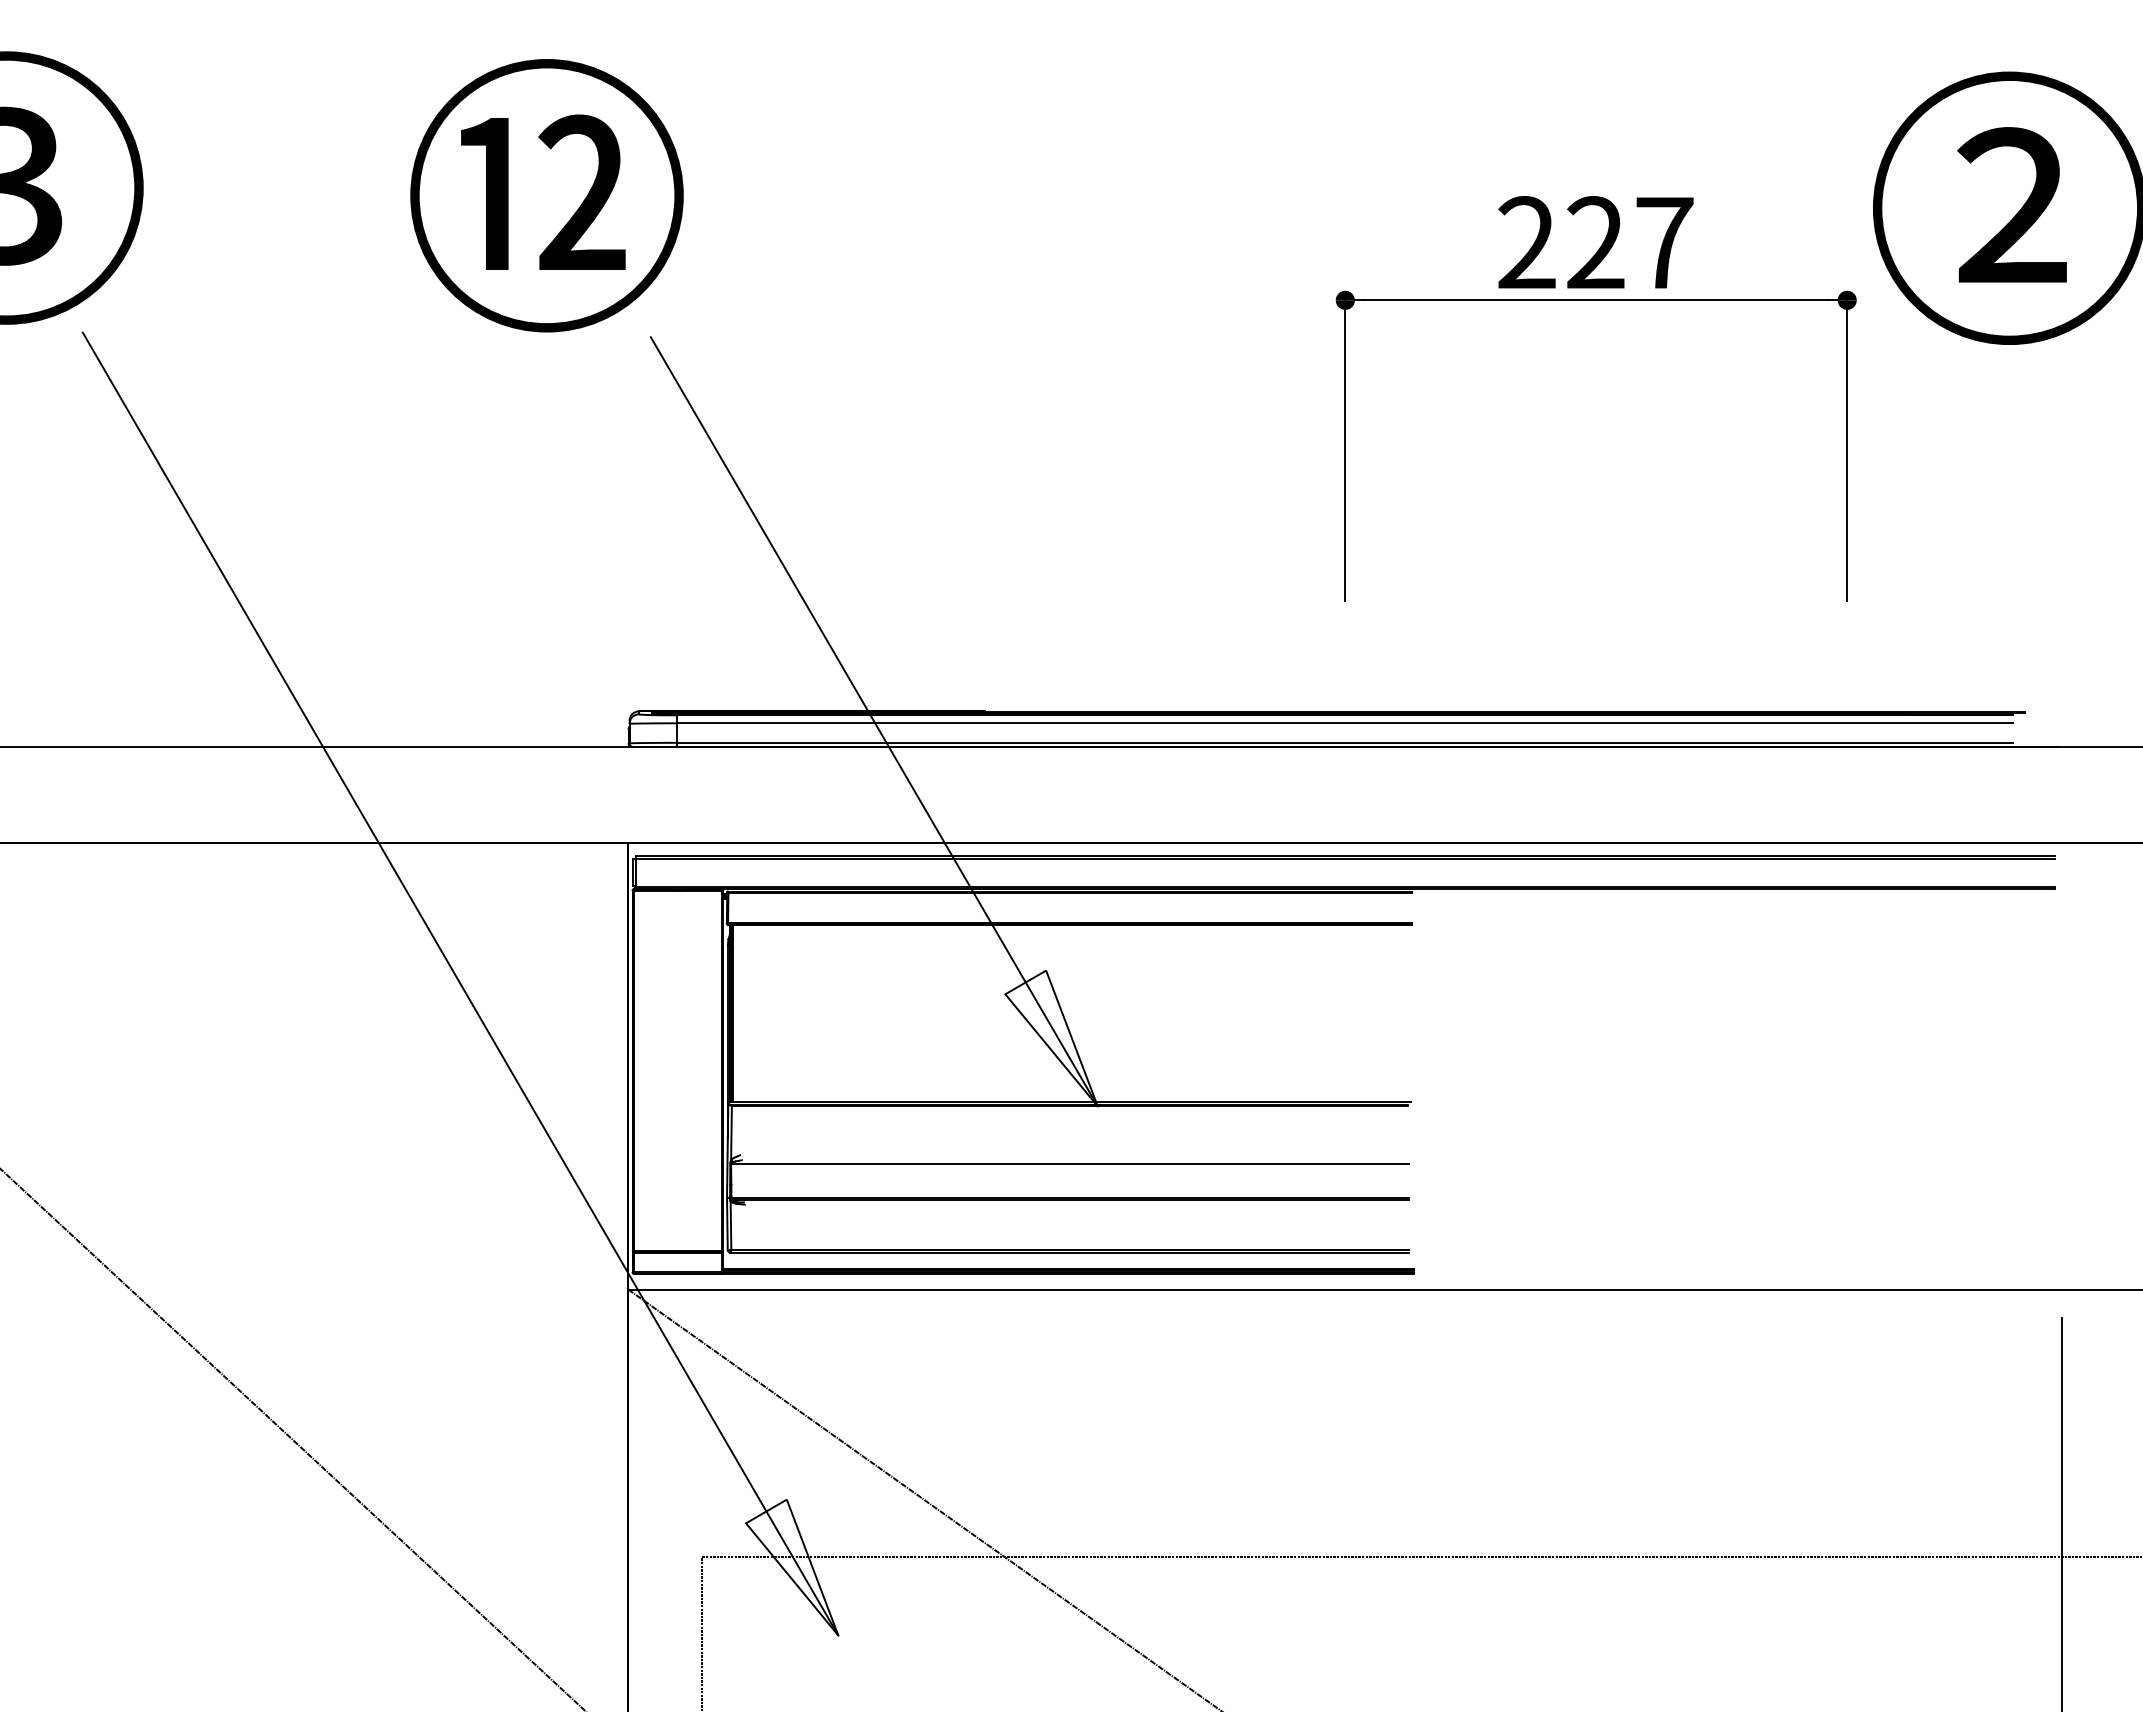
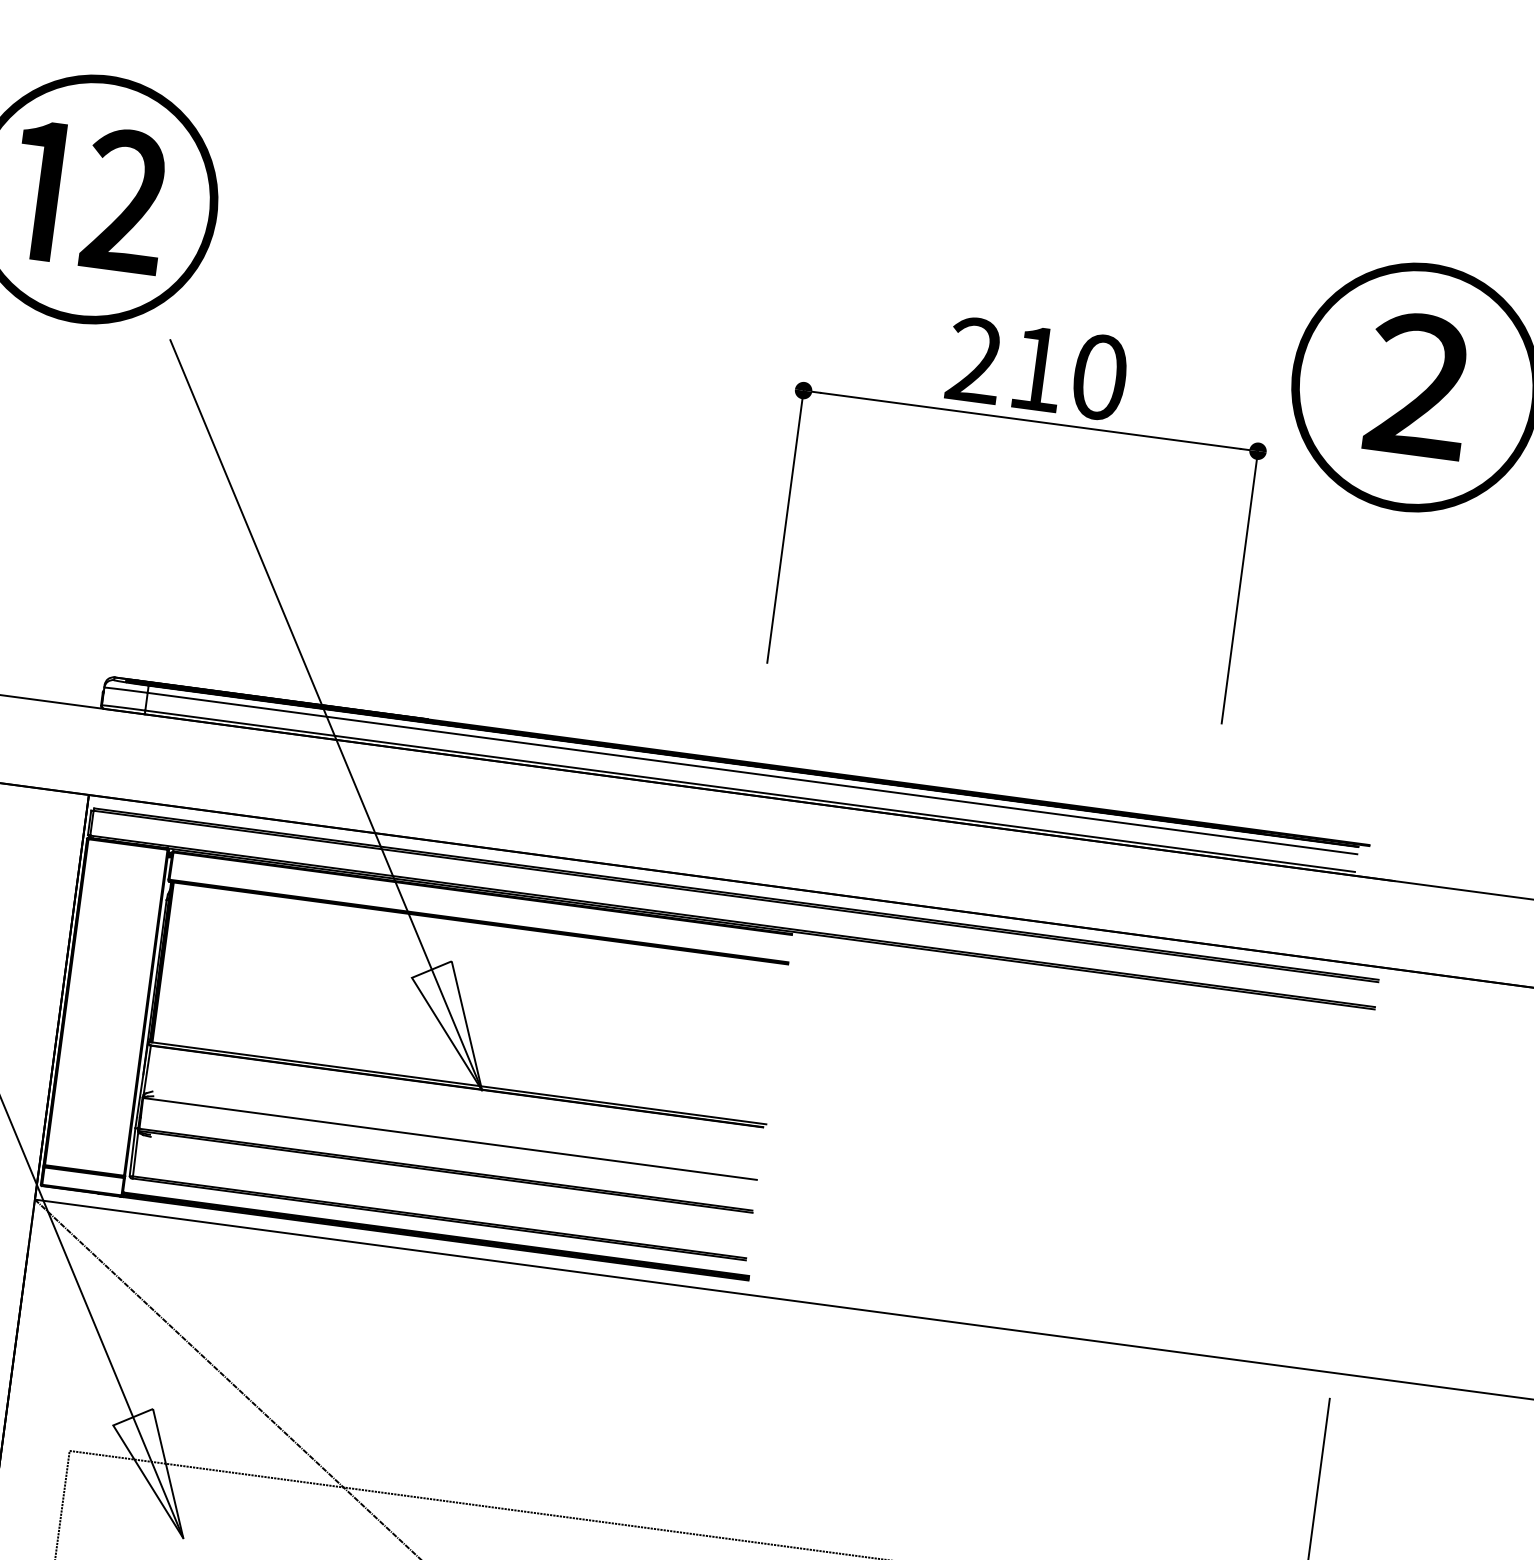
text: (1630, 242) -> (1068, 372), 227 -> 210

